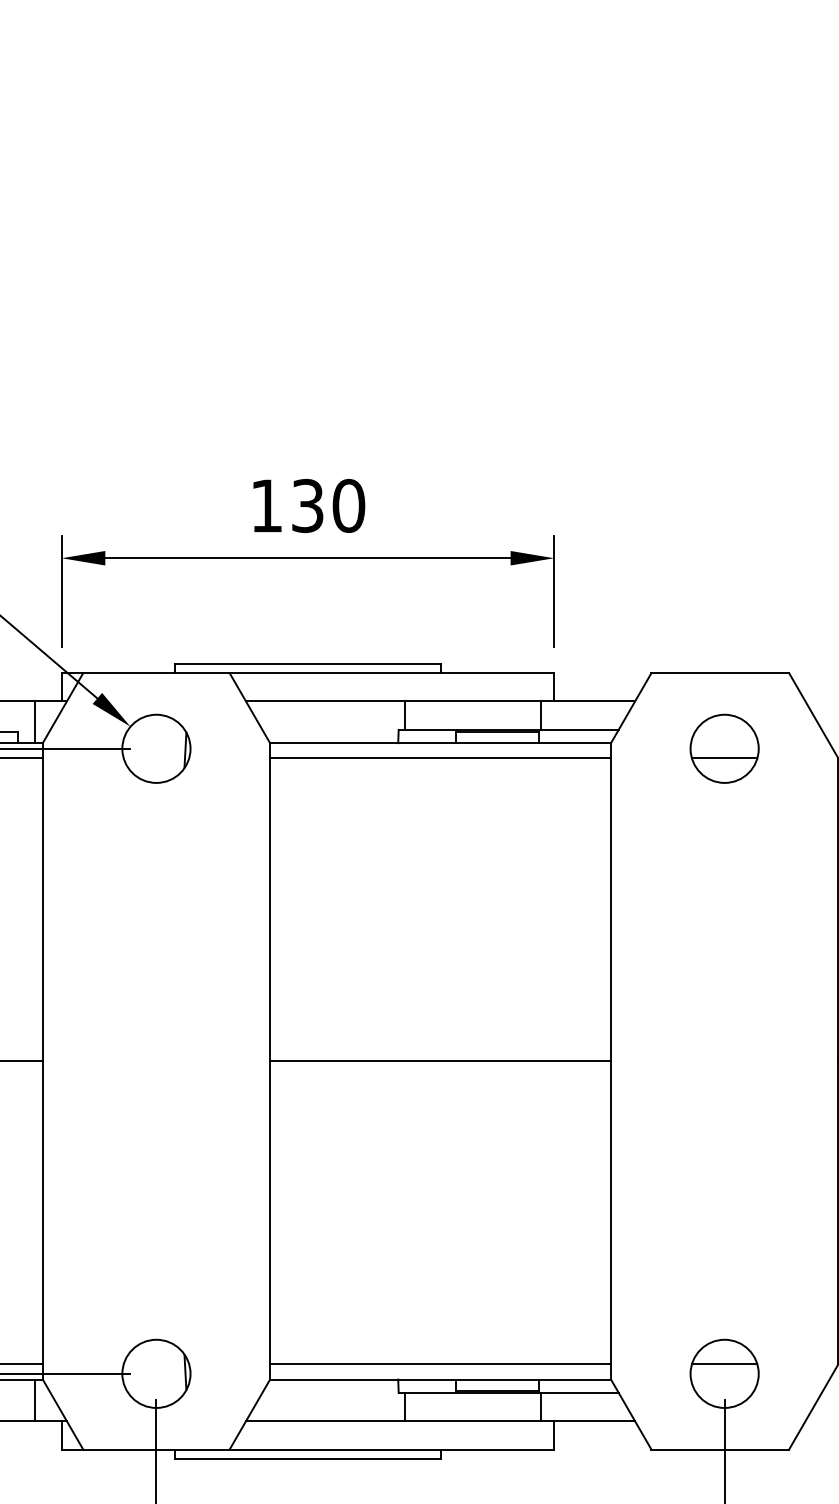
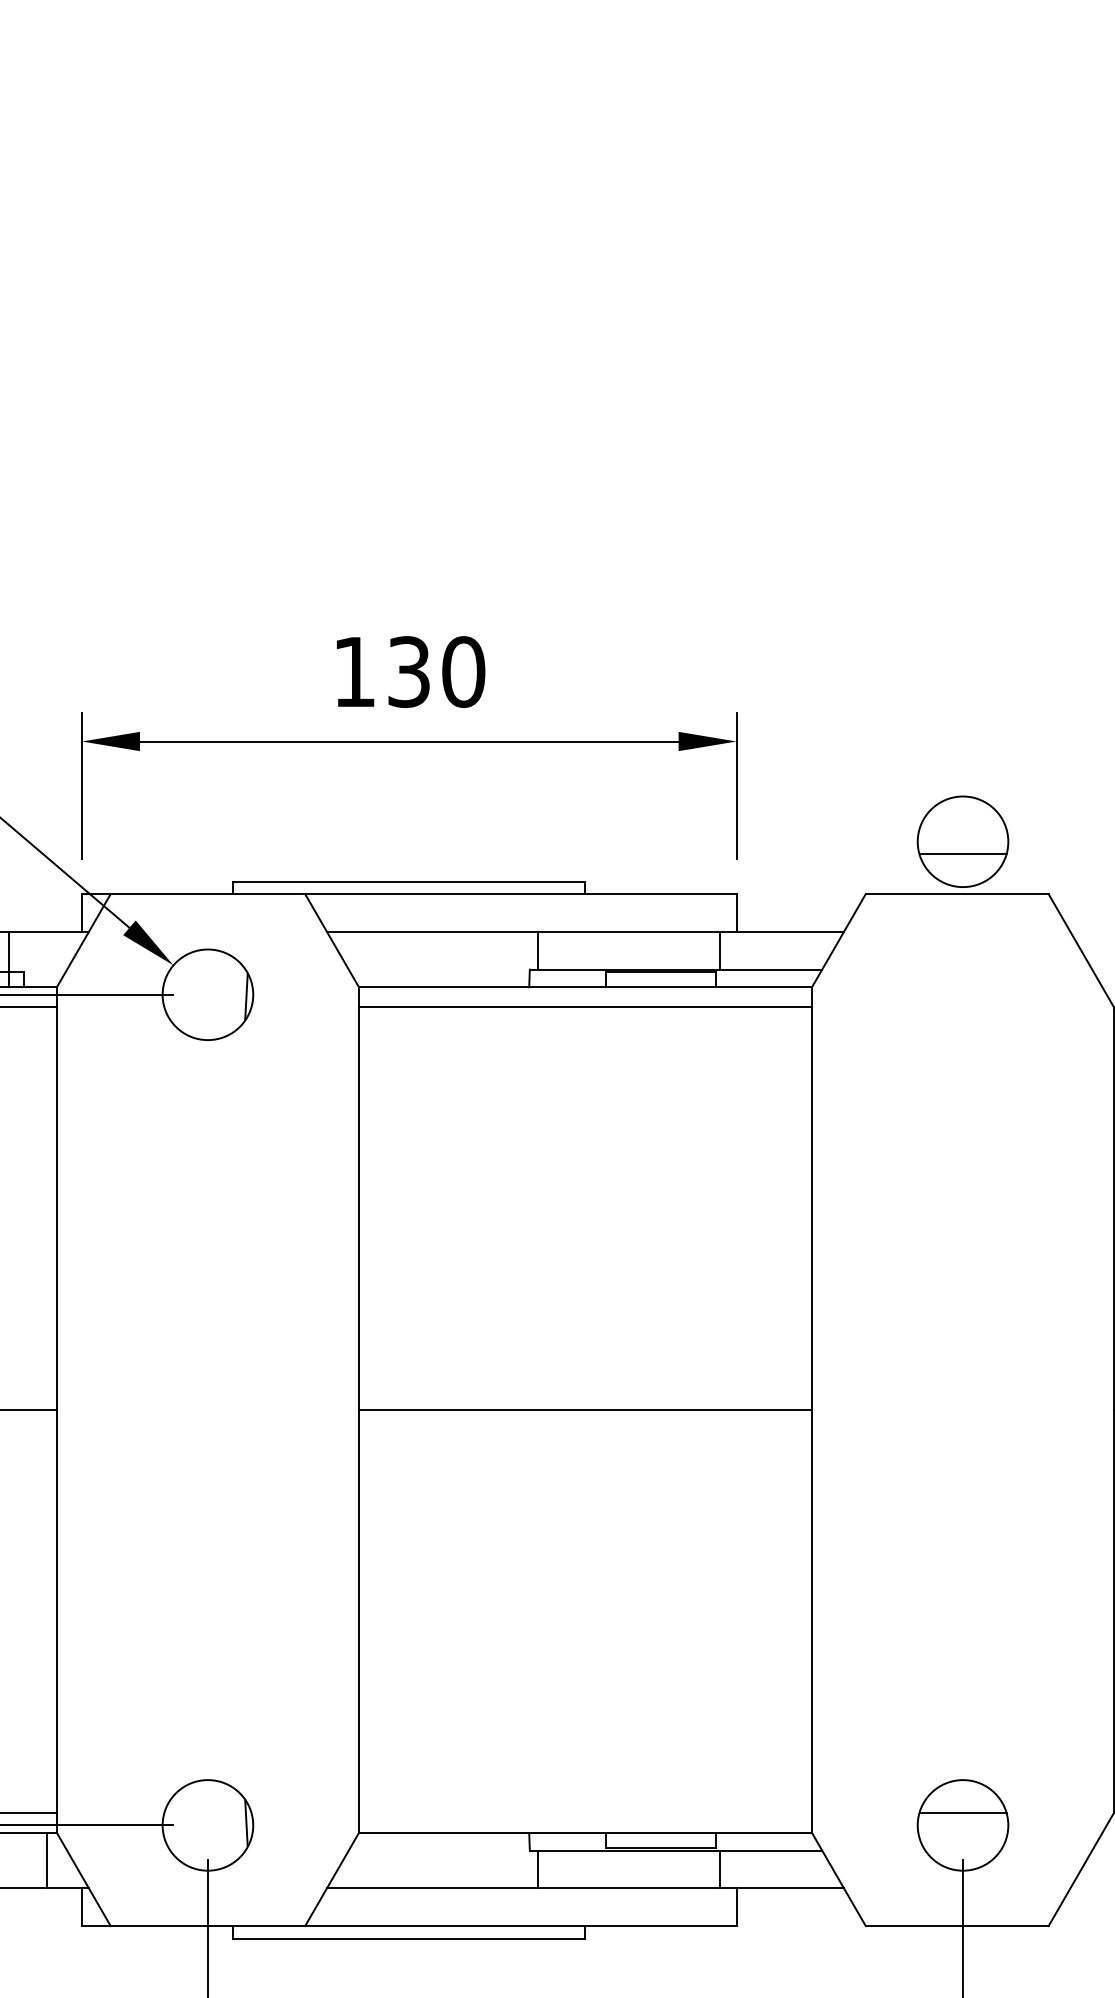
line: (34, 722) -> (8, 959), moved
part: (724, 748) -> (962, 841), moved
line: (440, 1364) -> (585, 1812), removed

